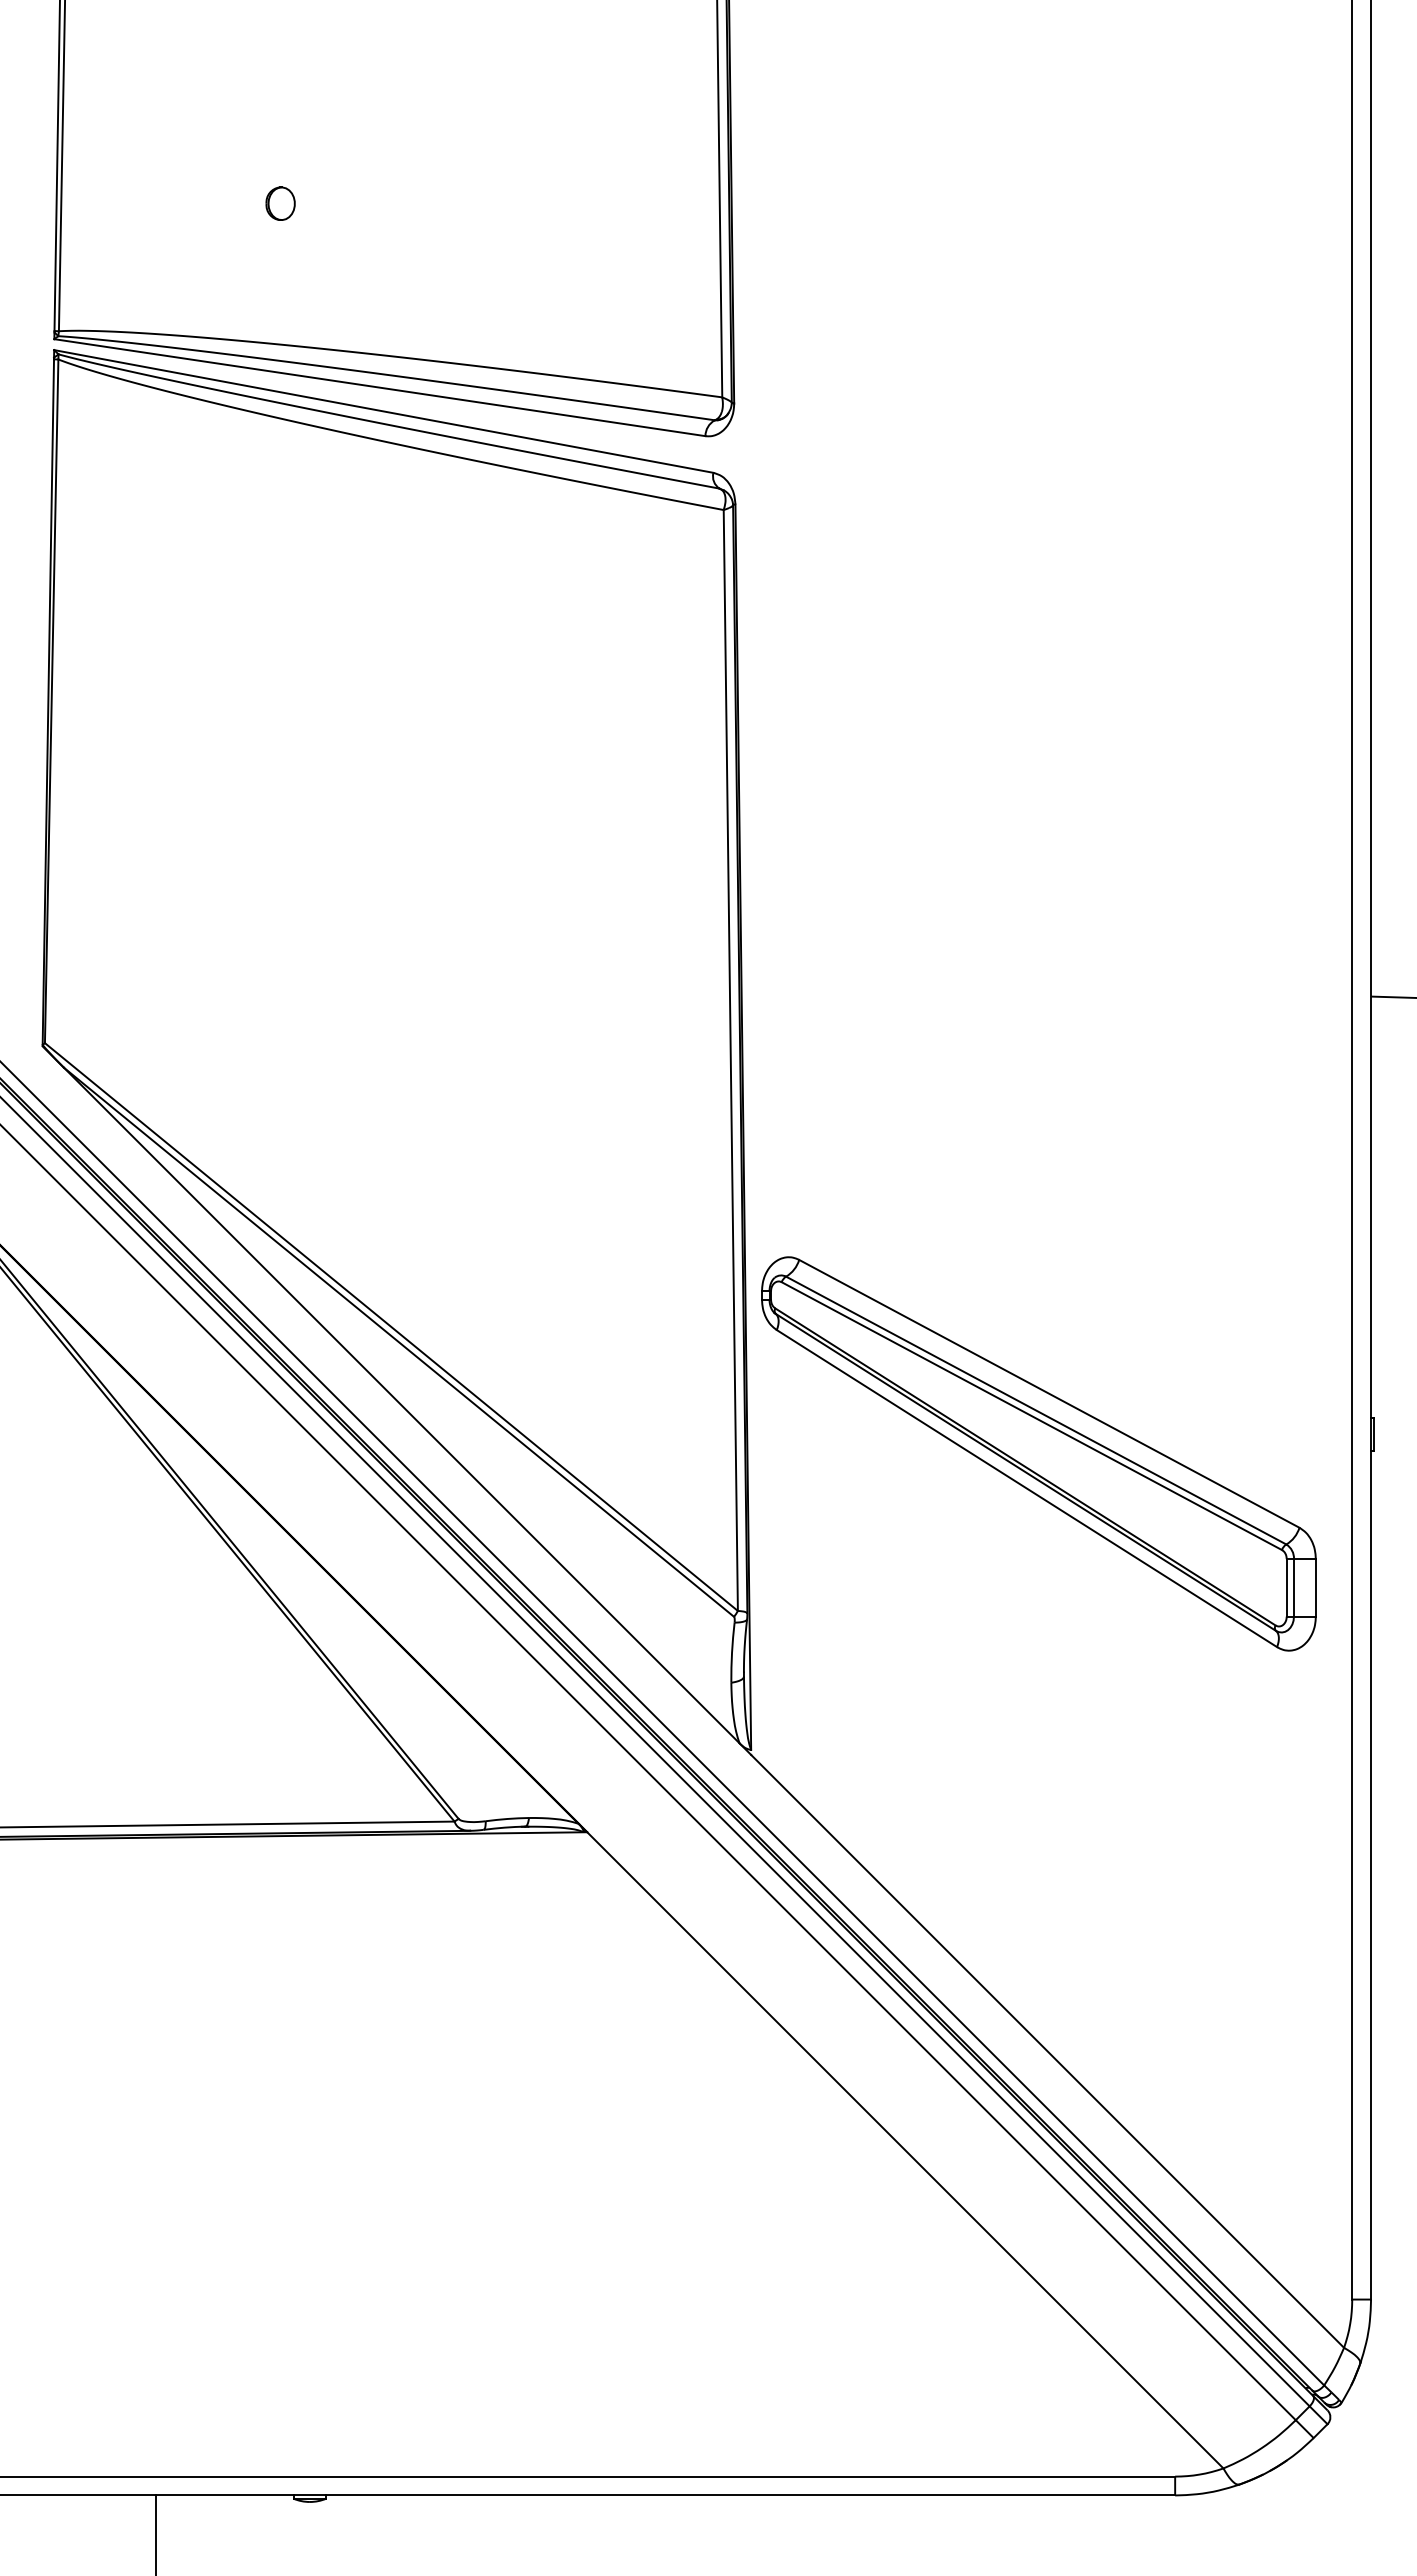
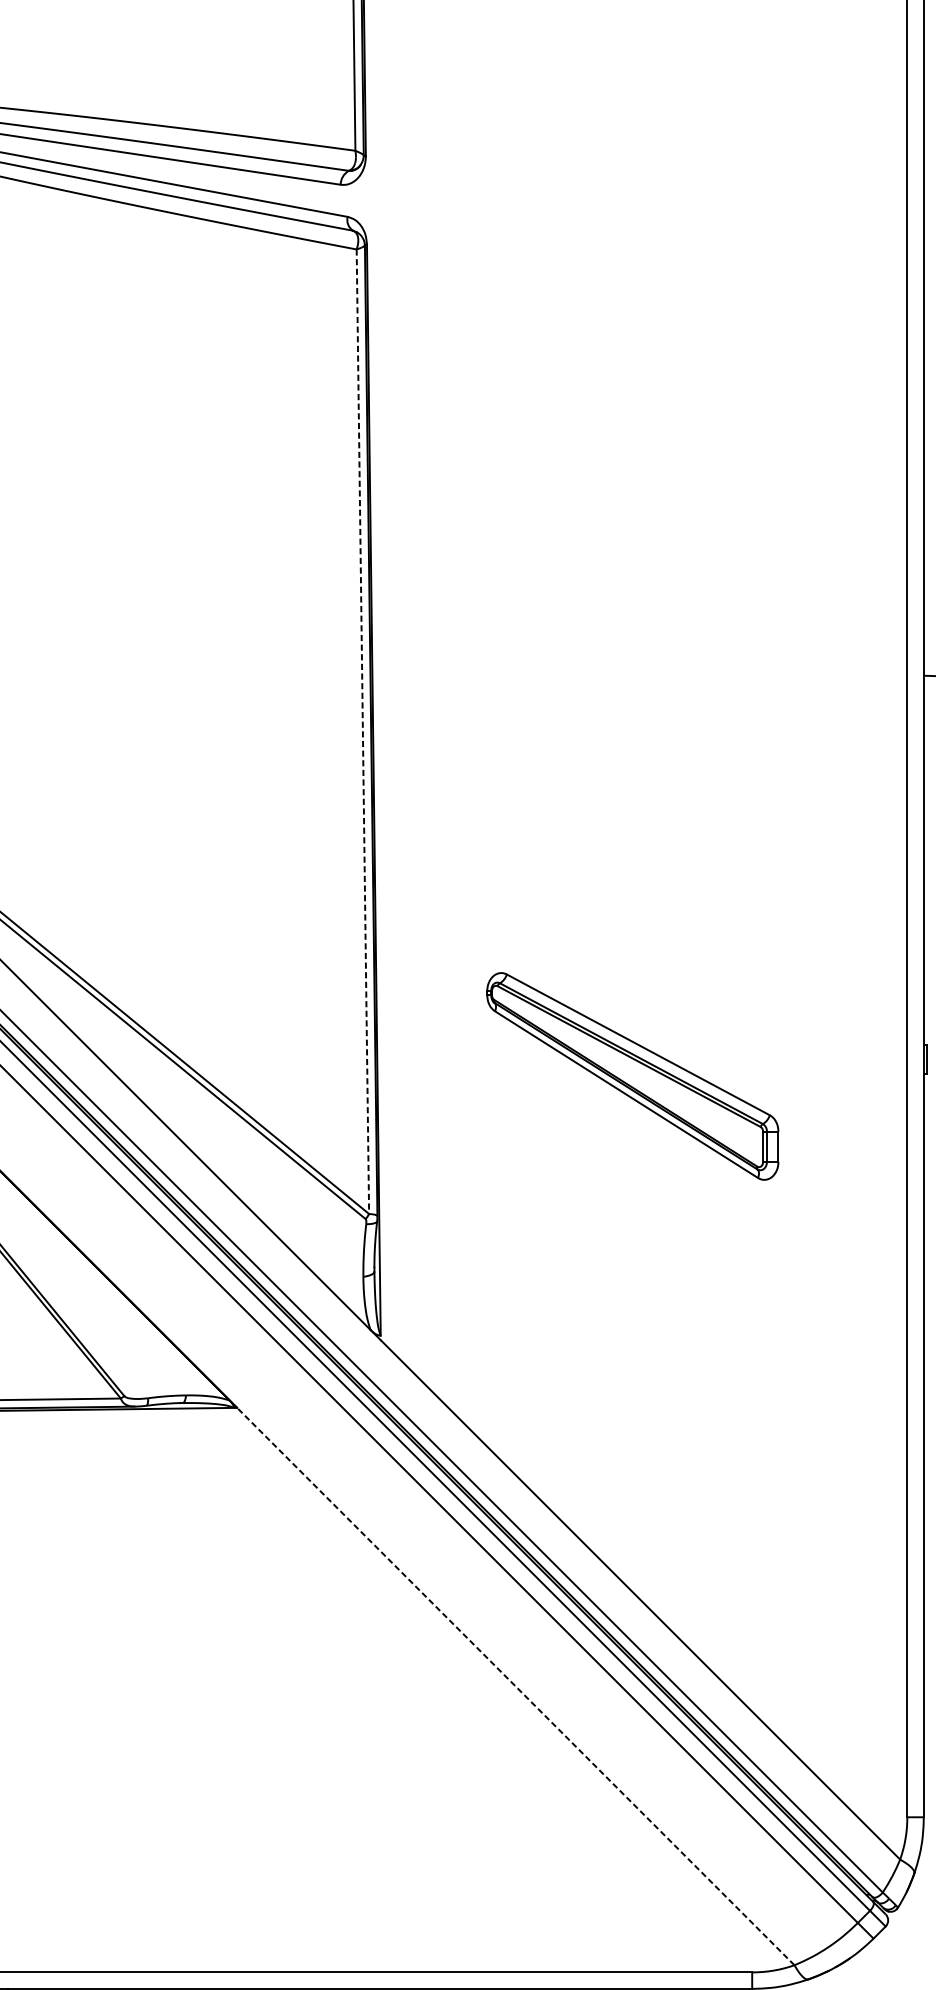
line: (730, 1060) -> (362, 731), solid -> dashed
part: (1038, 1453) -> (632, 1076), size x0.6
line: (905, 2150) -> (515, 1686), solid -> dashed

